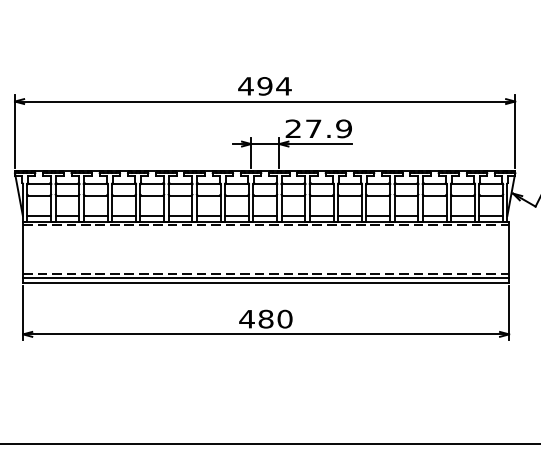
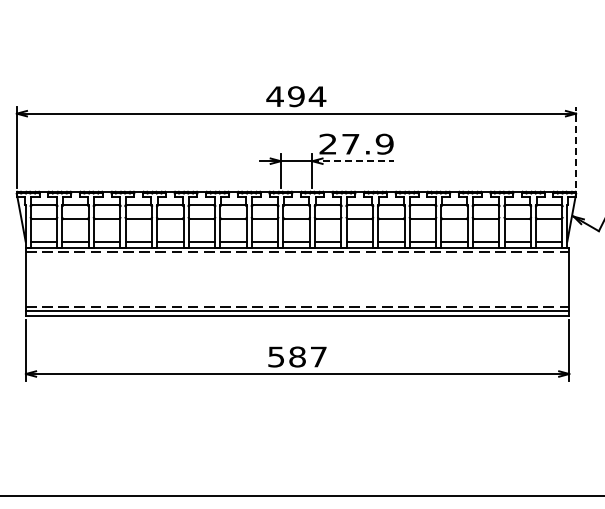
line: (515, 131) -> (576, 147), solid -> dashed
line: (316, 144) -> (353, 161), solid -> dashed
text: (266, 318) -> (297, 356), 480 -> 587

